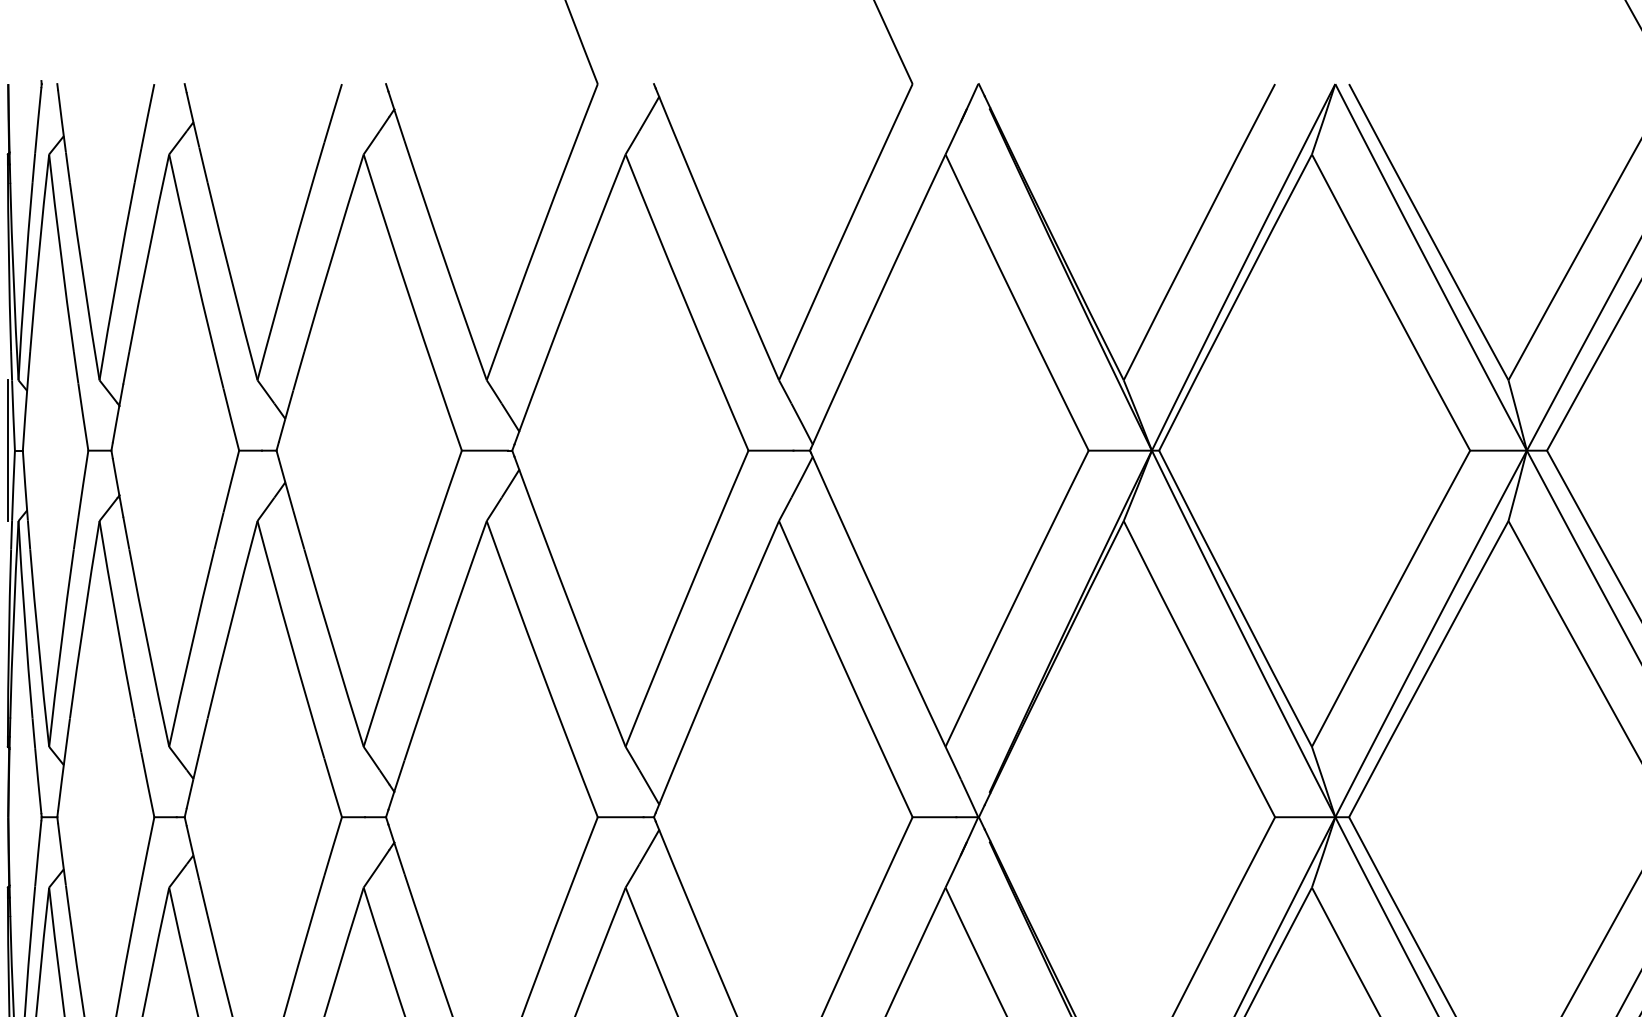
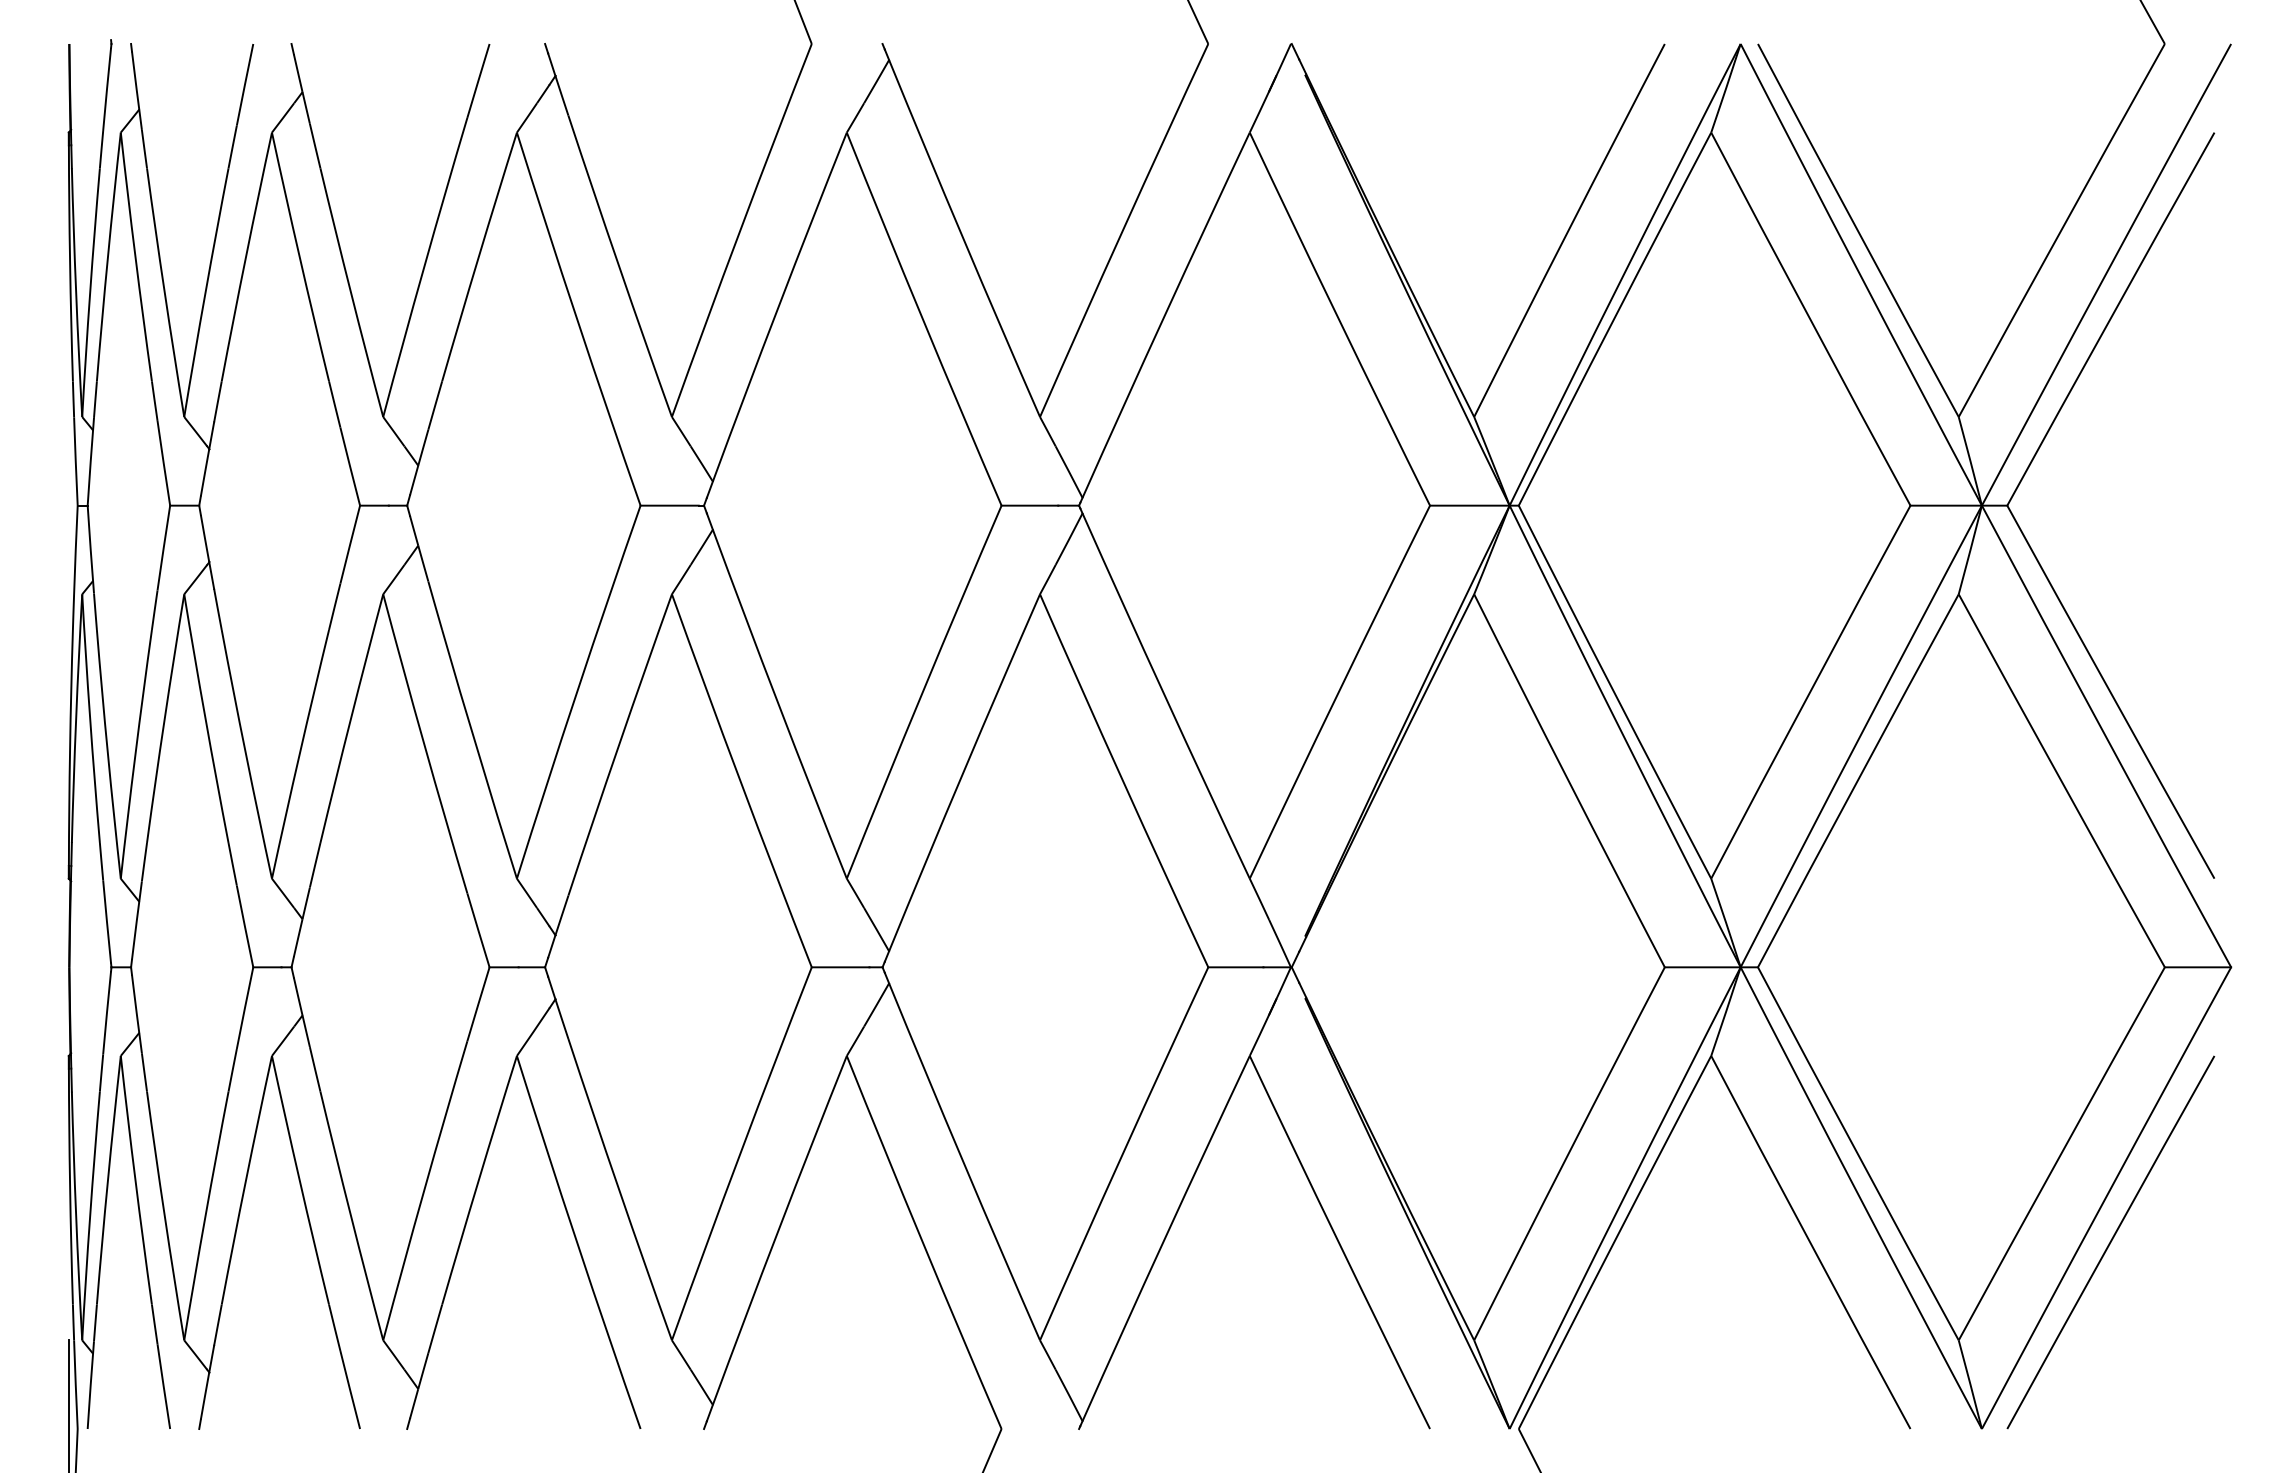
line: (7, 450) -> (68, 505), removed

